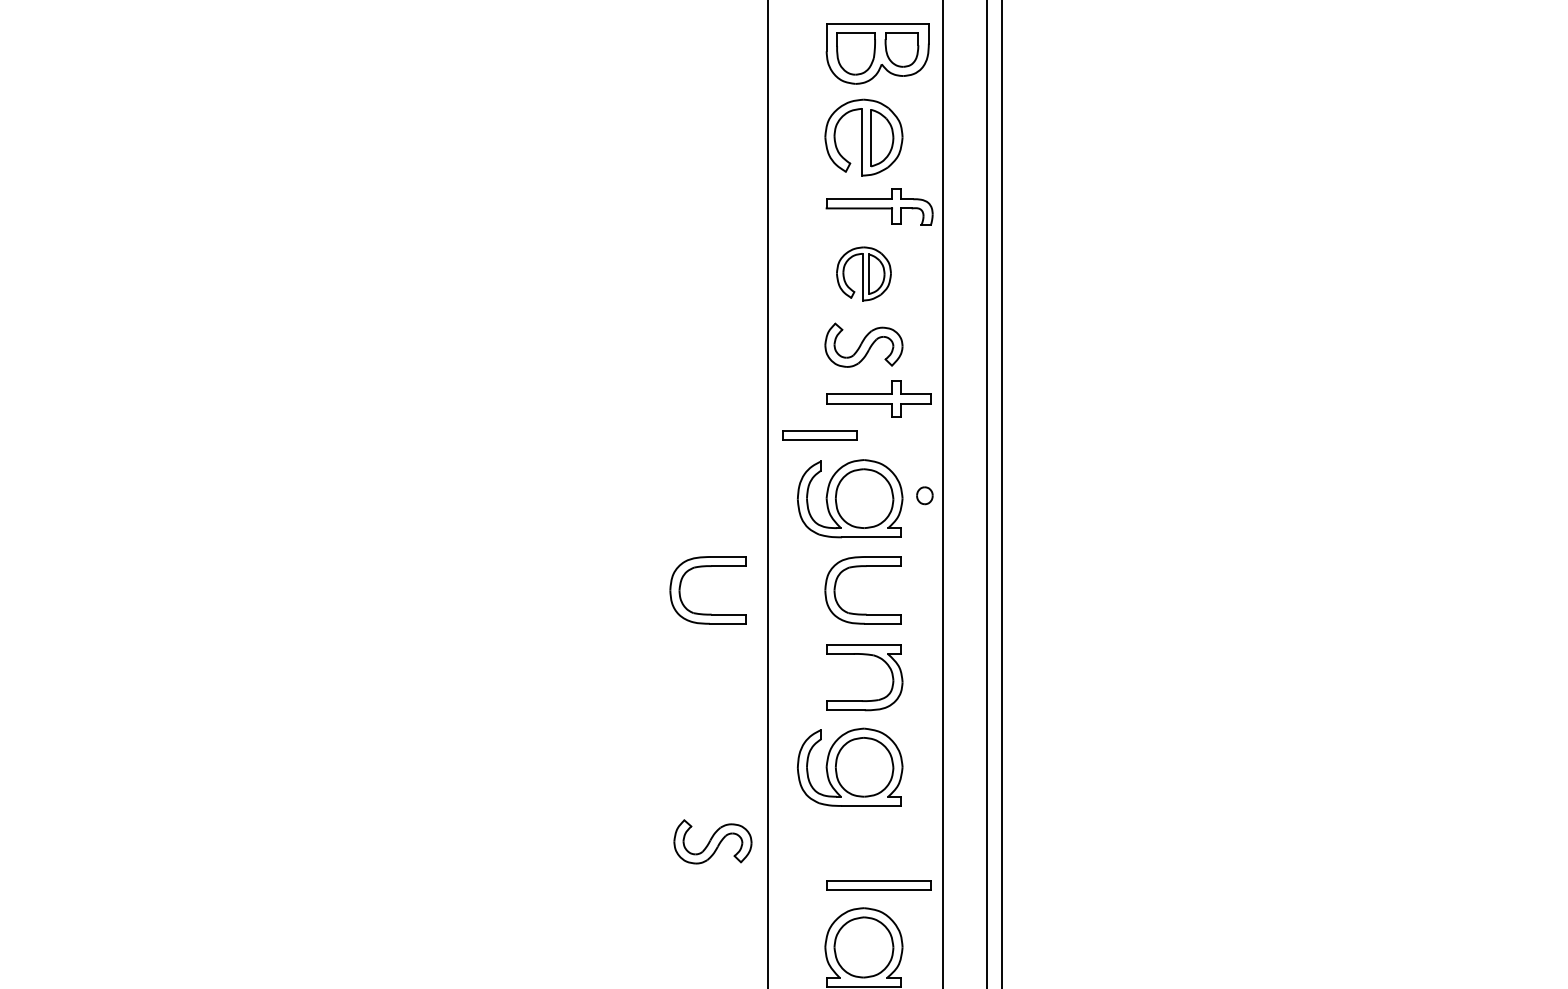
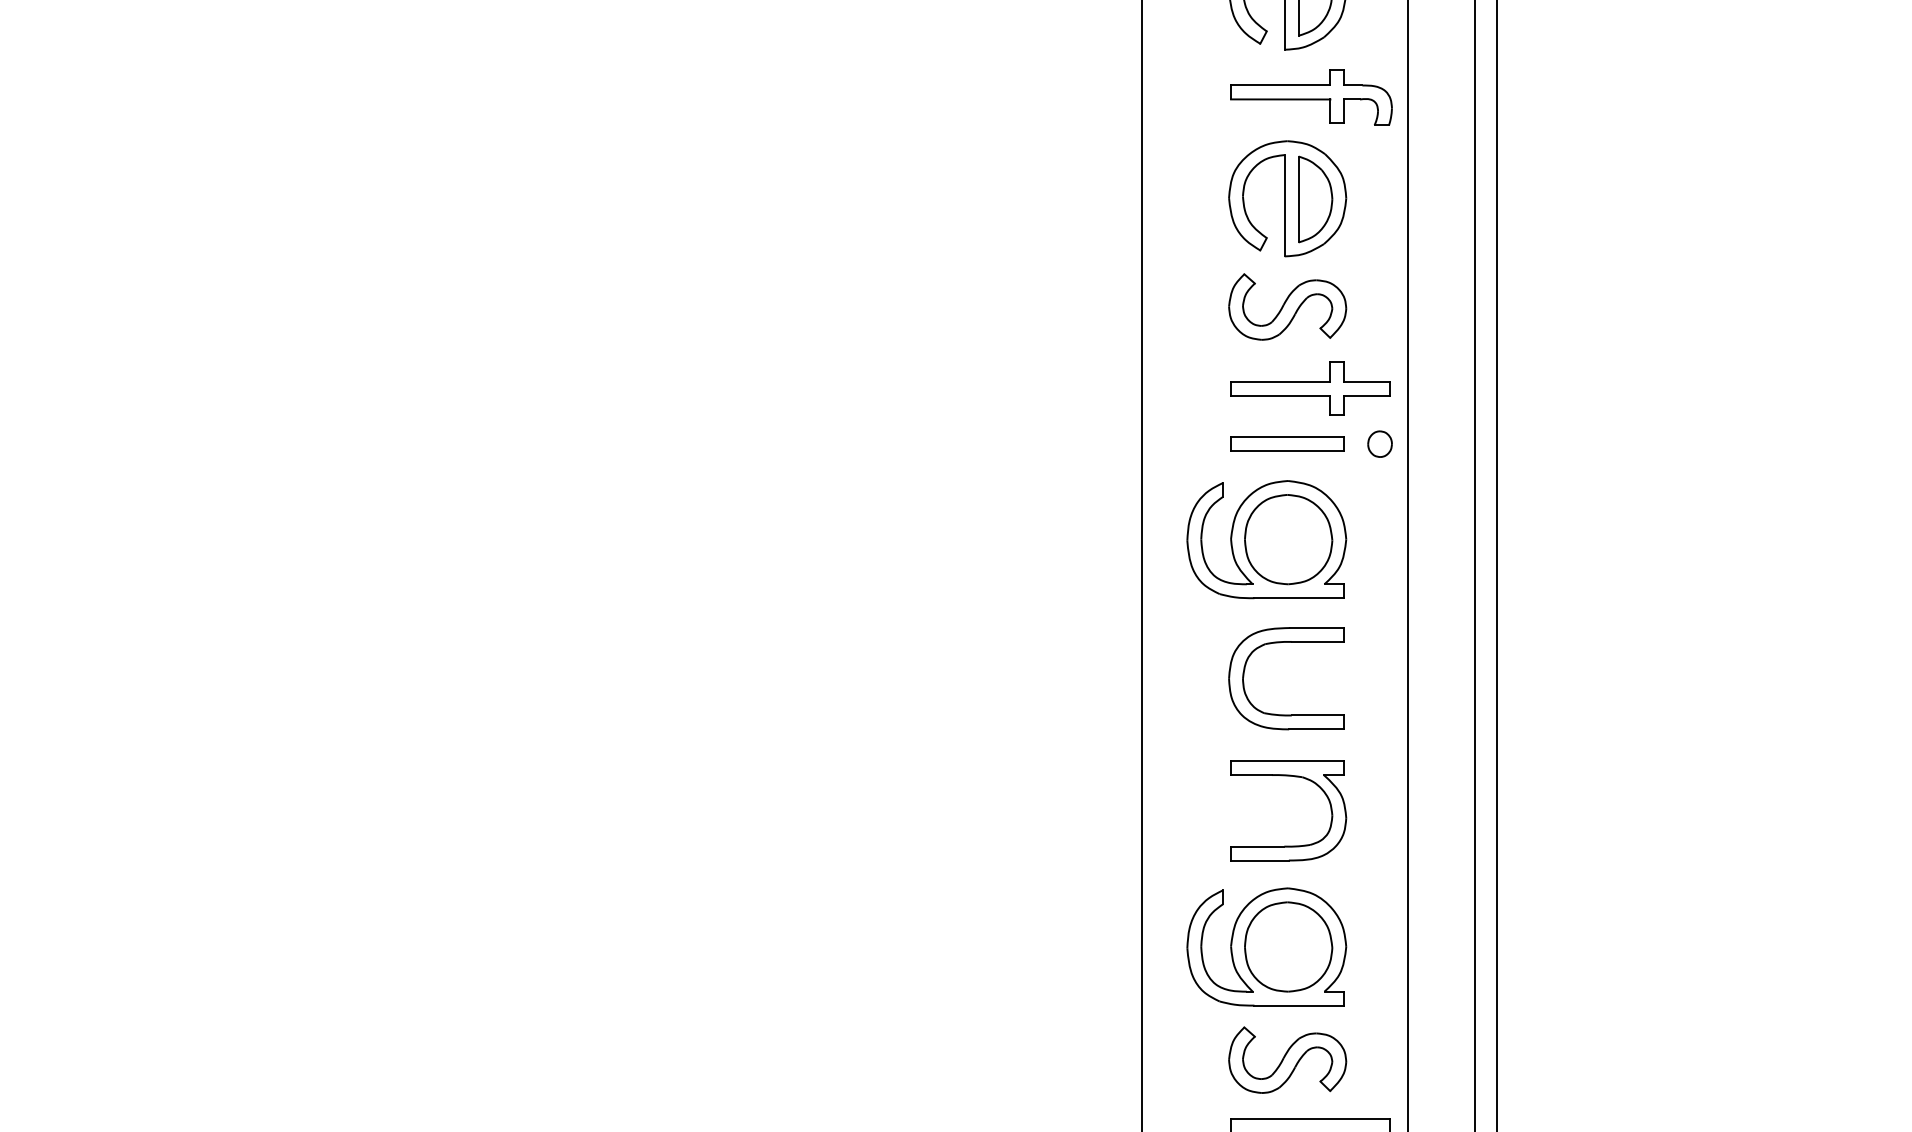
part: (863, 273) -> (1286, 198), size x1.43
part: (819, 435) -> (1286, 443), moved
part: (924, 495) -> (1379, 443), moved
part: (707, 613) -> (1050, 713), removed
part: (712, 841) -> (1286, 1059), moved

